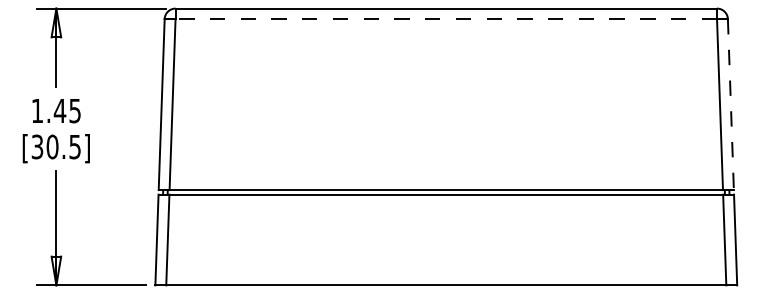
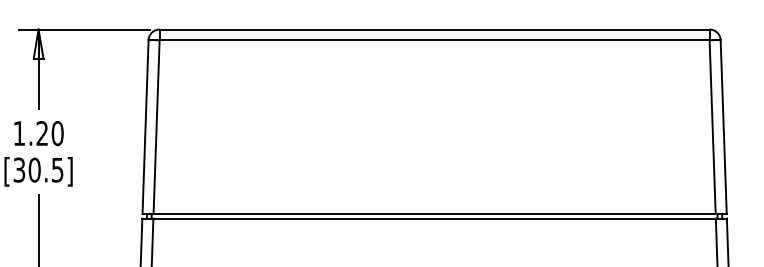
line: (446, 19) -> (434, 40), dashed -> solid
line: (730, 104) -> (723, 126), dashed -> solid
text: (67, 110) -> (49, 133), 1.45 -> 1.20

